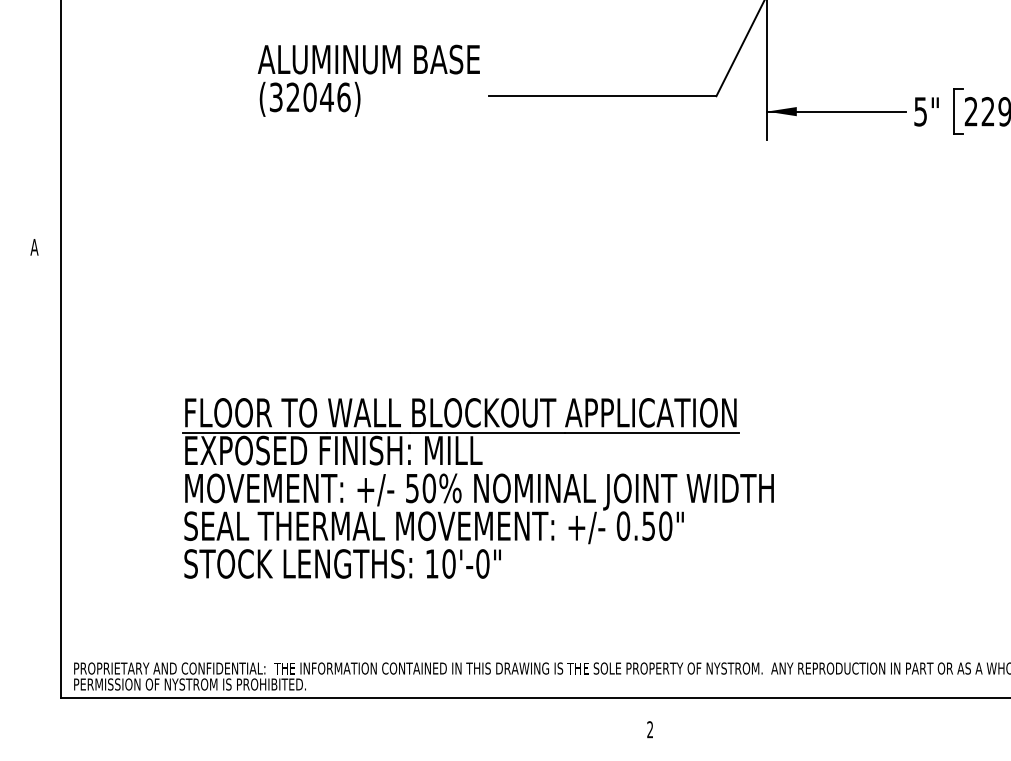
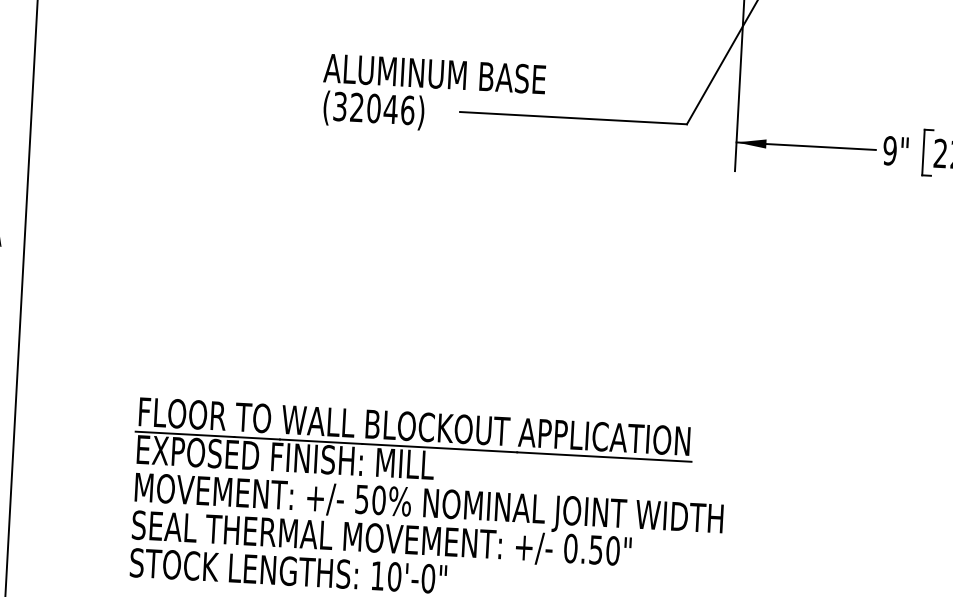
text: (368, 80) -> (433, 94), moved
text: (920, 111) -> (889, 150), 5" -> 9"

